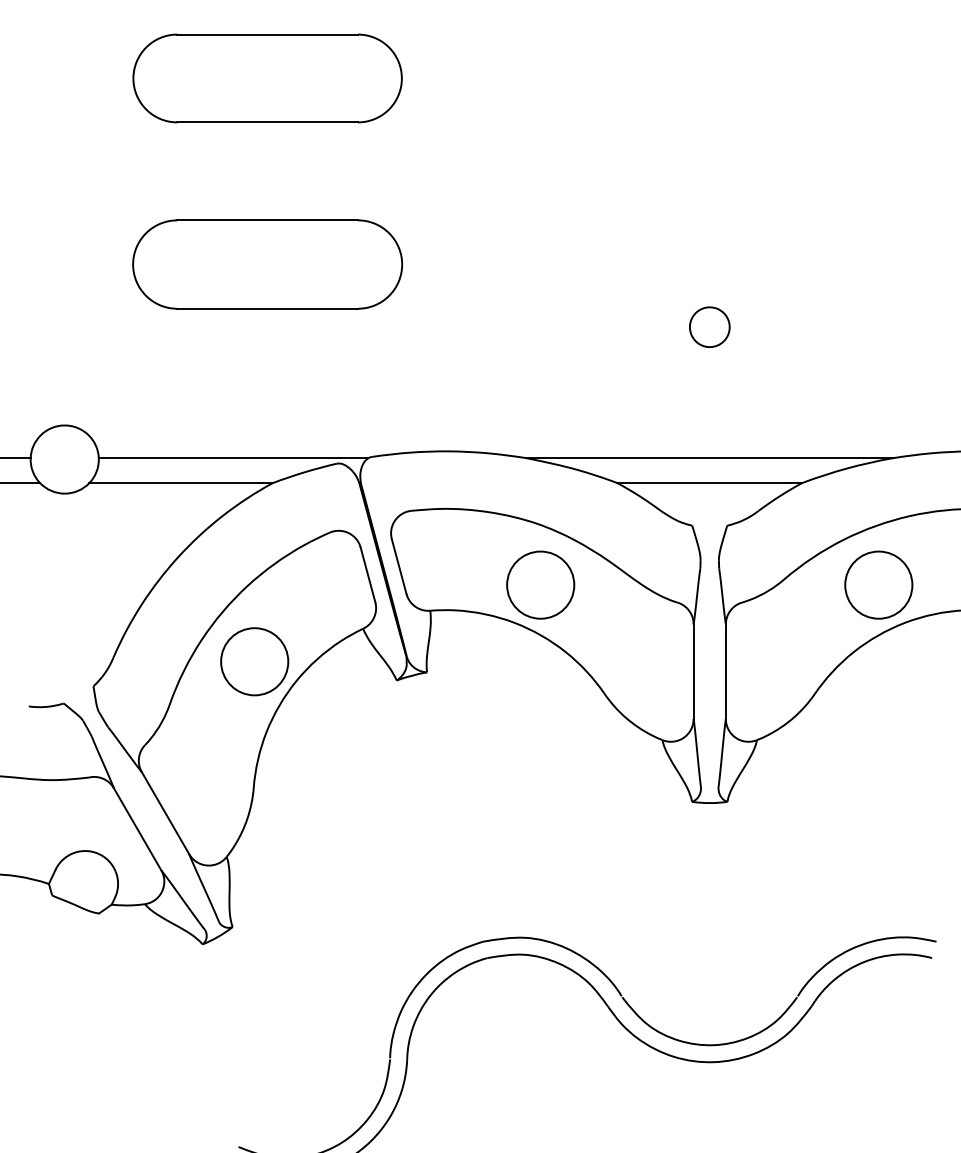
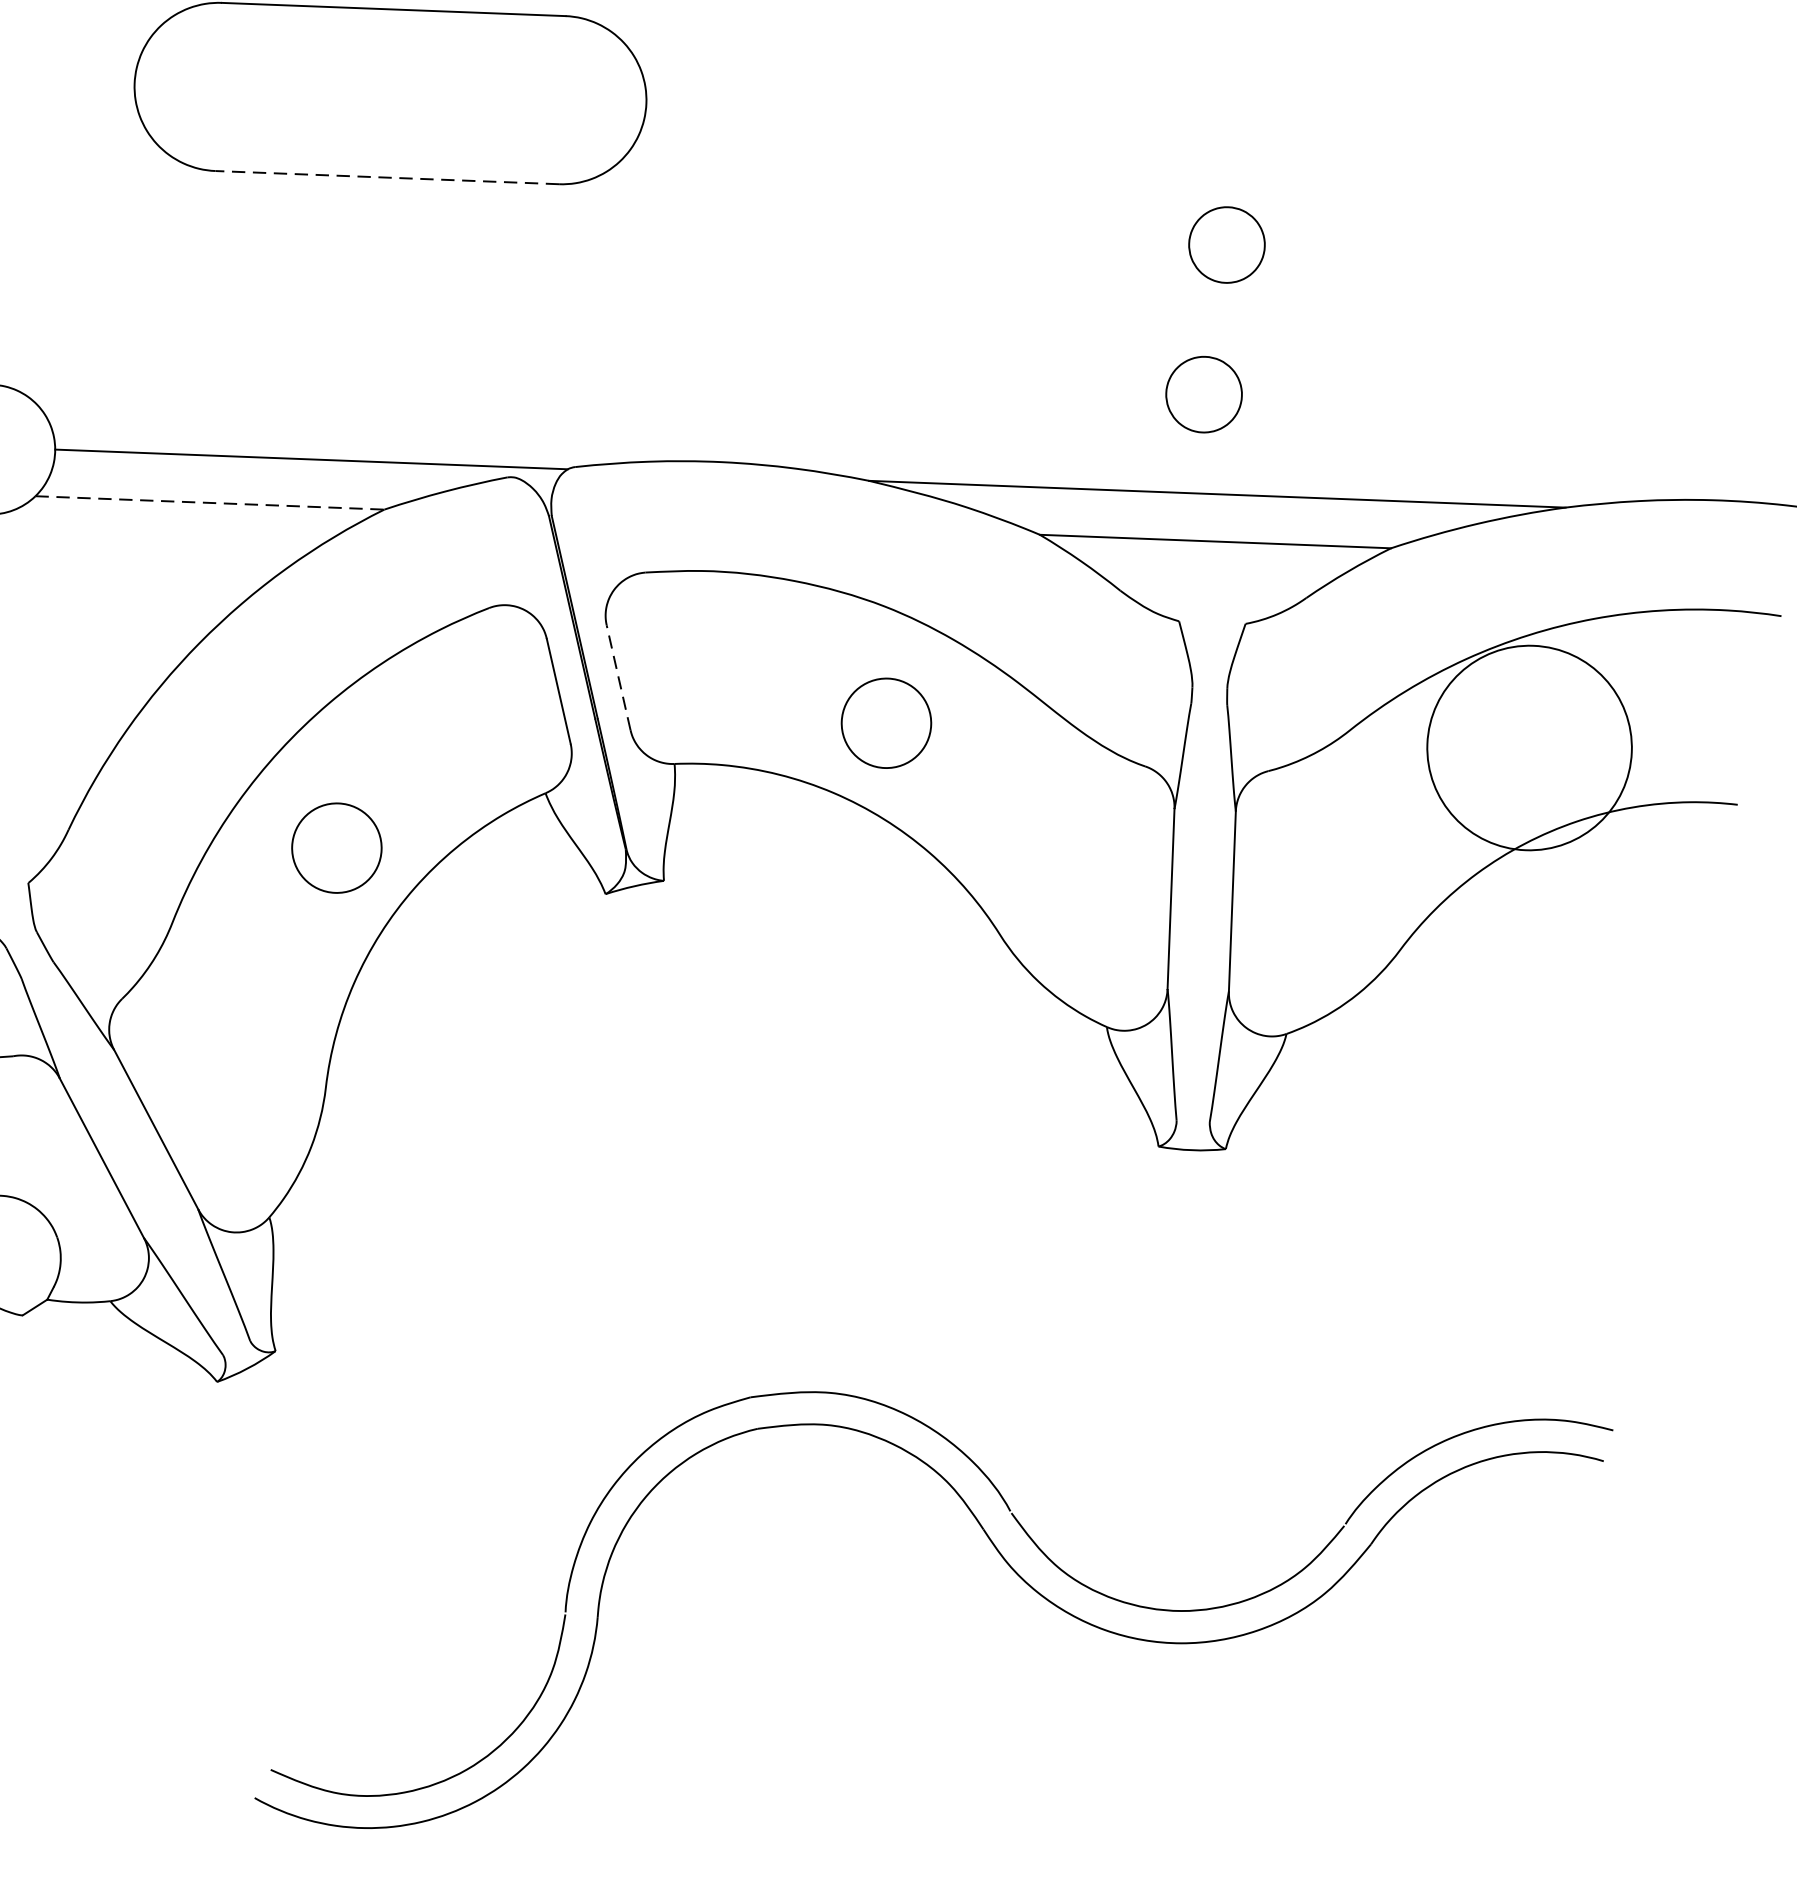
line: (267, 308) -> (387, 177), solid -> dashed
part: (700, 405) -> (1203, 393), added
line: (181, 483) -> (210, 503), solid -> dashed
line: (399, 566) -> (619, 677), solid -> dashed
circle: (540, 584) -> (886, 722), size x0.7
circle: (878, 584) -> (1529, 746), size x1.6
circle: (254, 661) -> (336, 847), size x0.7

